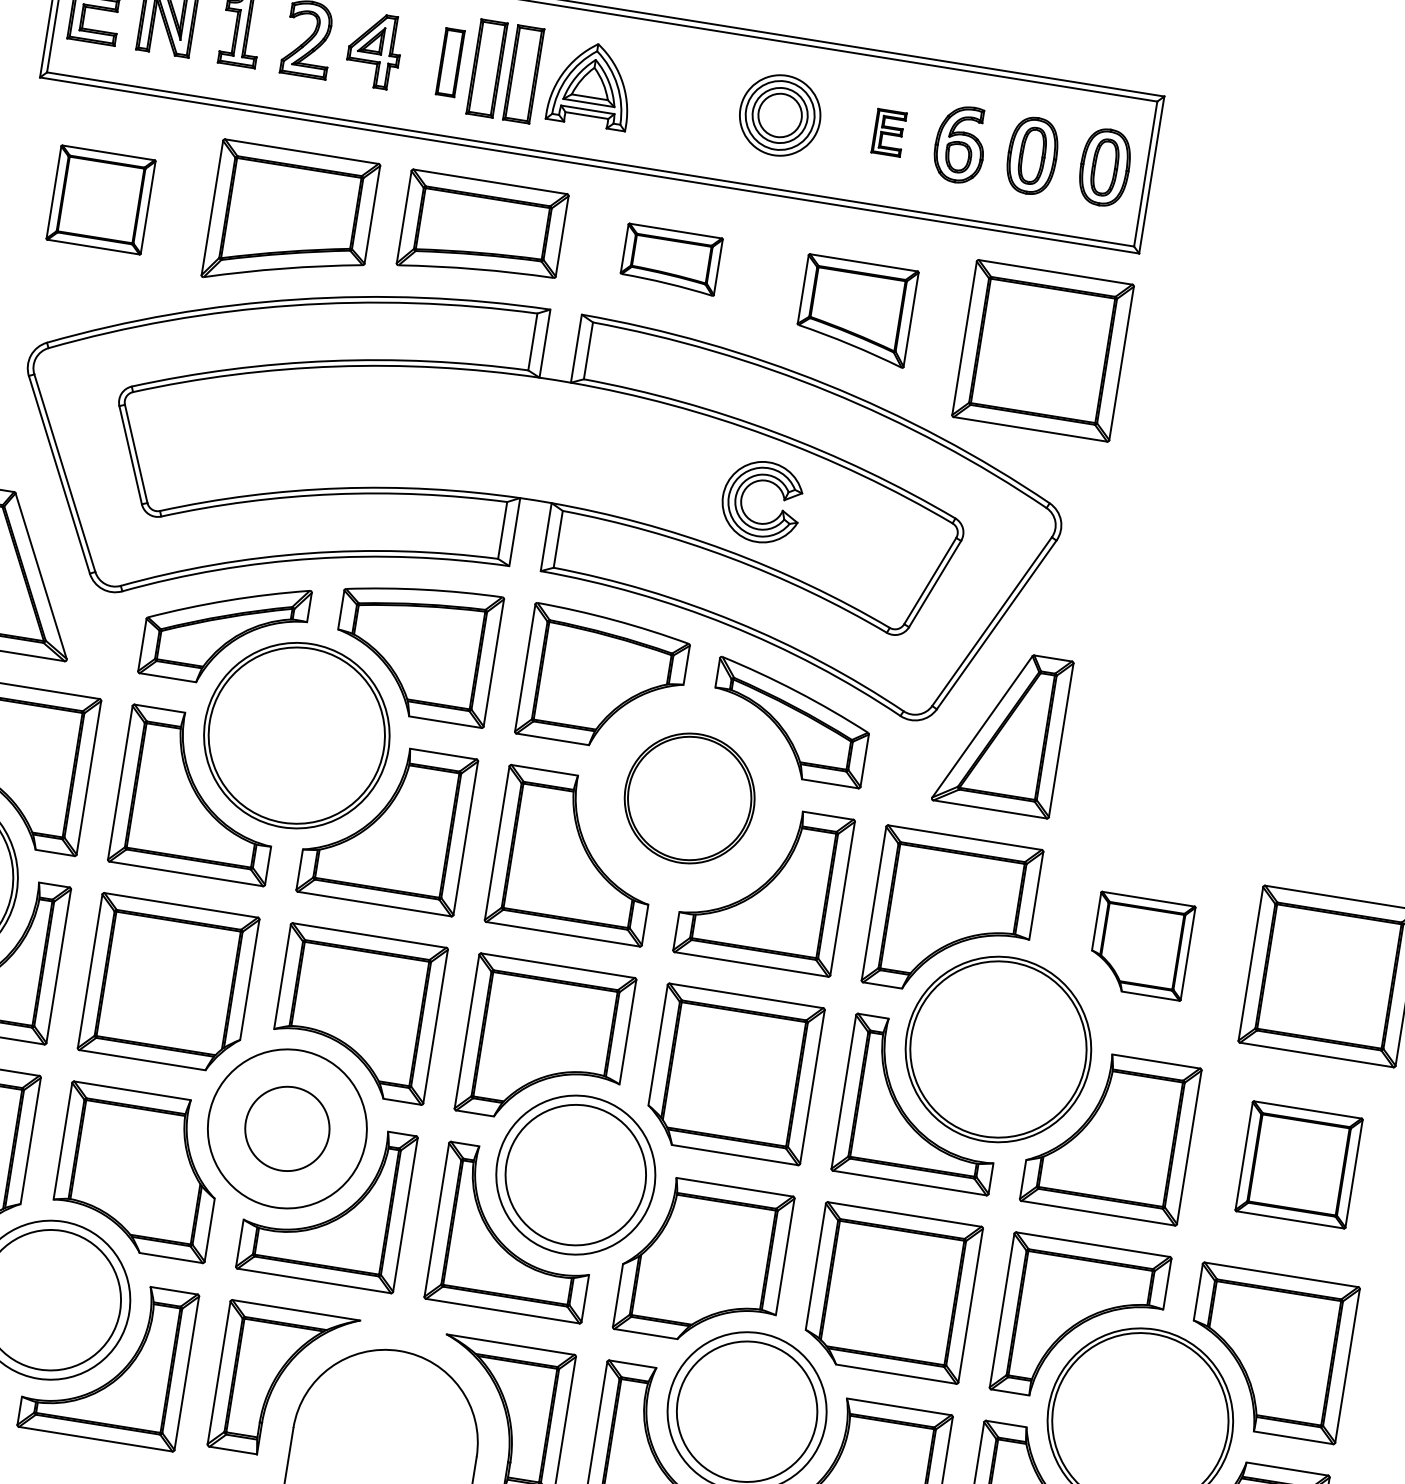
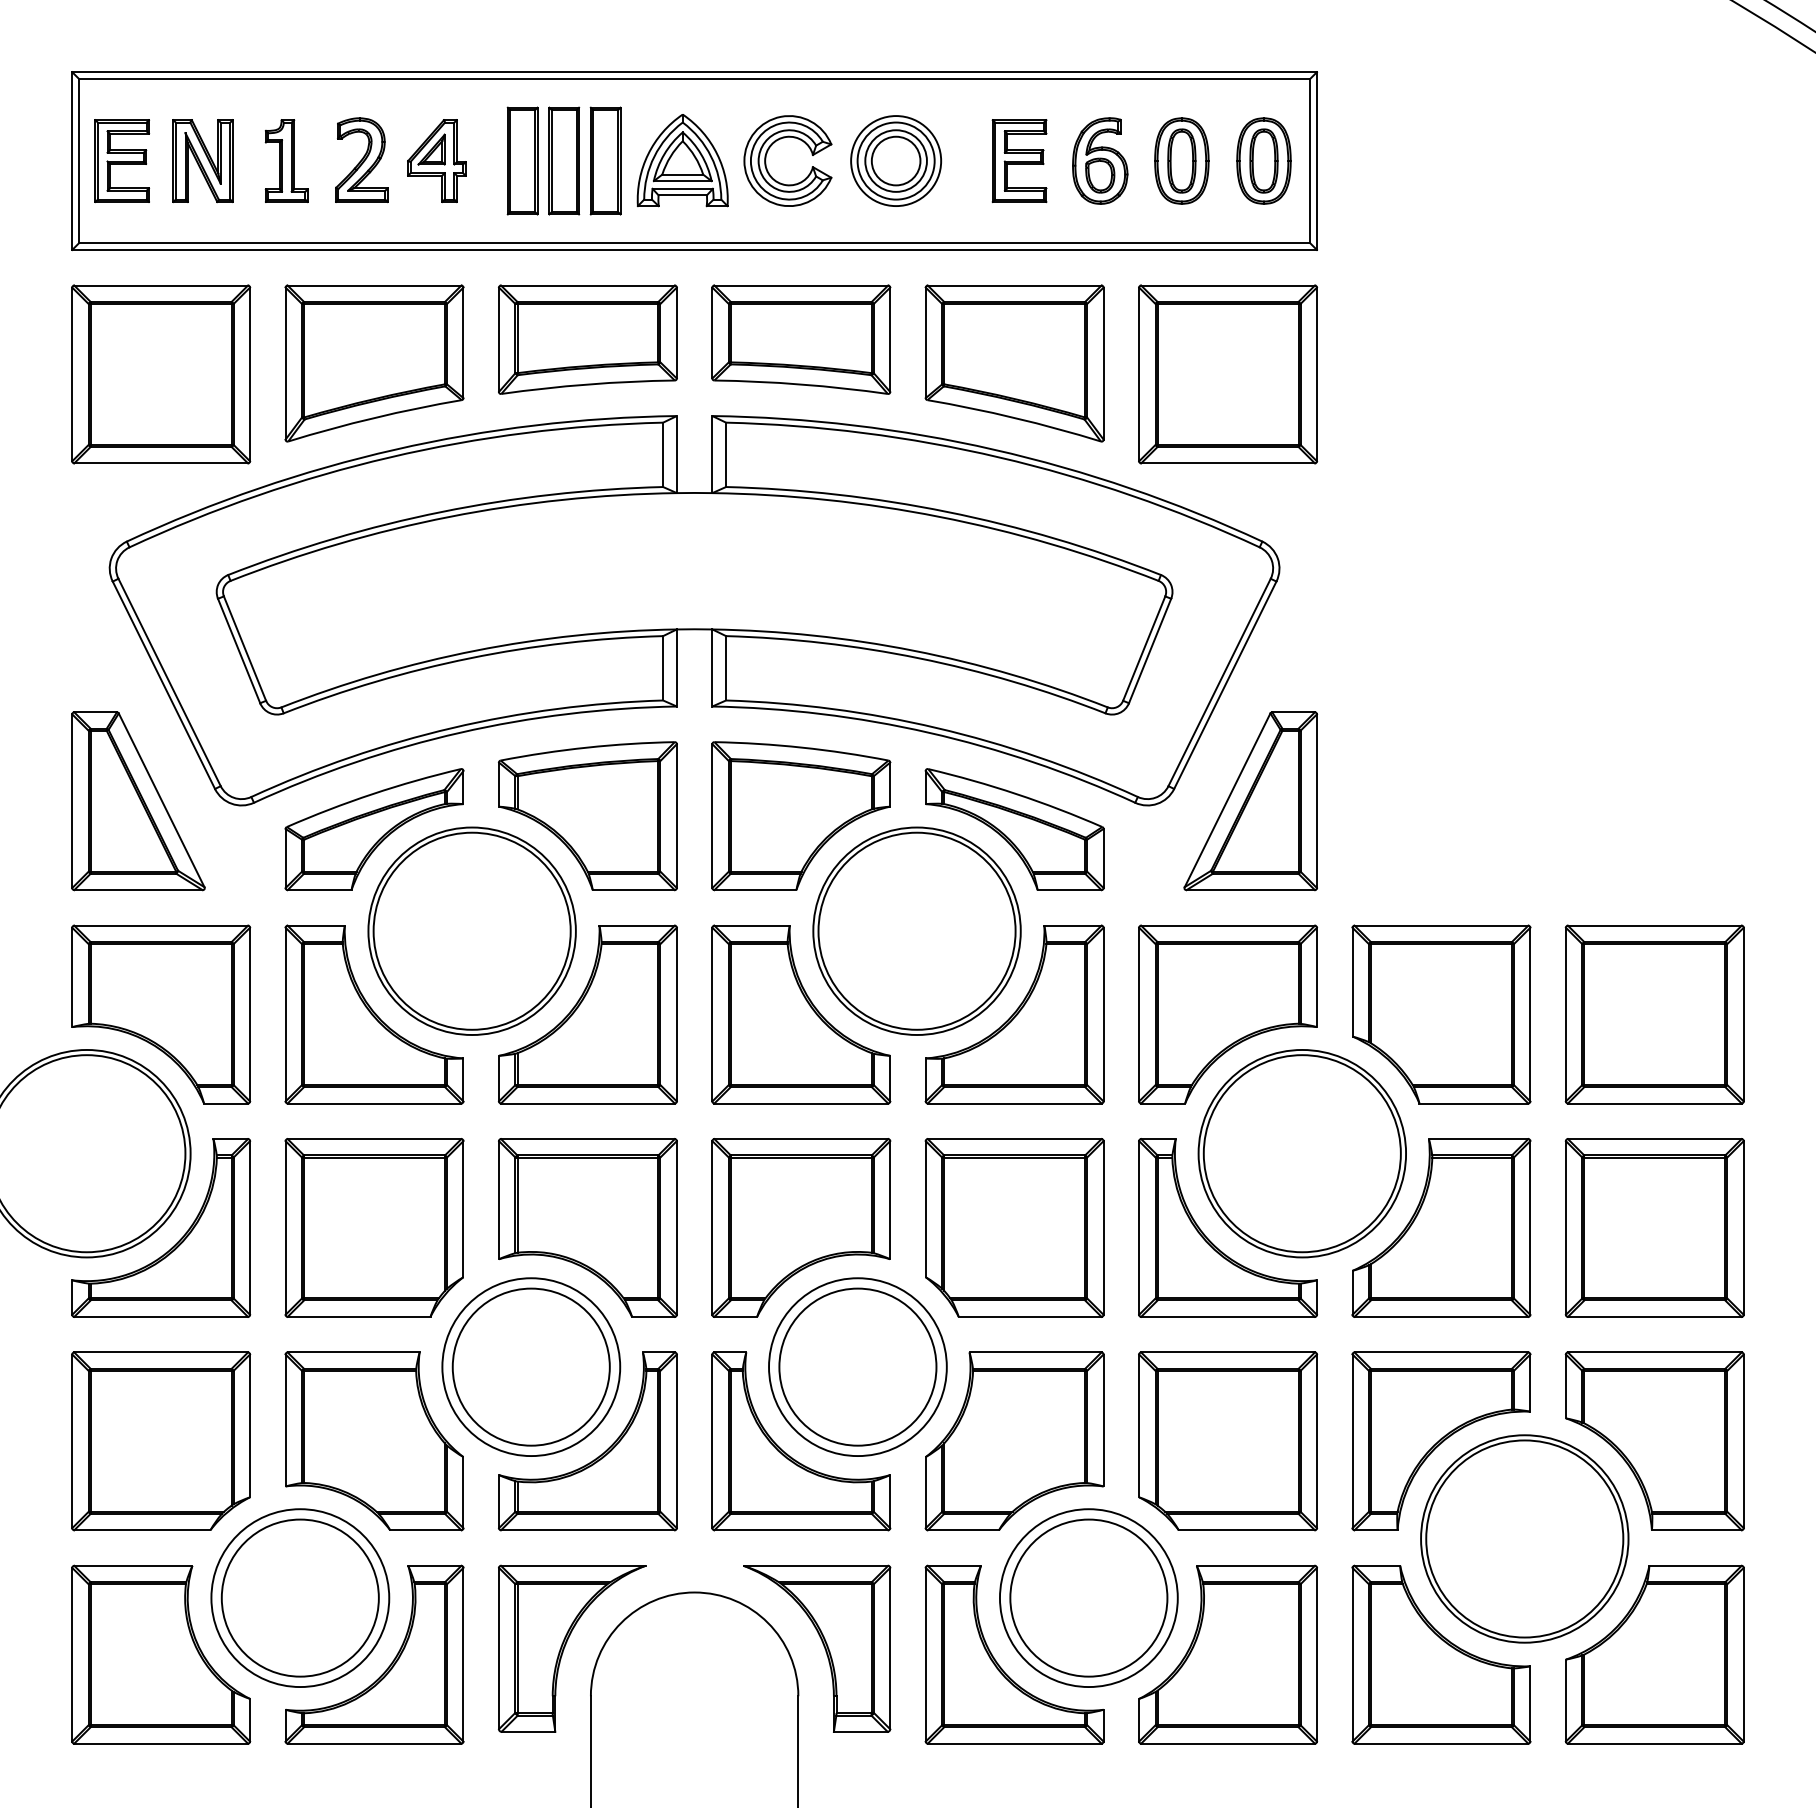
part: (450, 62) -> (522, 160), size x1.43
part: (889, 132) -> (1019, 160), size x1.67
part: (101, 200) -> (161, 374), size x1.67
part: (671, 259) -> (801, 339), size x1.67
part: (856, 311) -> (1014, 363), size x1.43
part: (745, 490) -> (768, 151), moved
part: (689, 797) -> (916, 930), size x1.43
part: (1141, 946) -> (1441, 1014), size x1.67
circle: (286, 1128) -> (530, 1366), size x1.67
part: (1298, 1164) -> (1654, 1227), size x1.43

